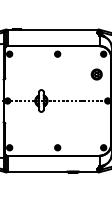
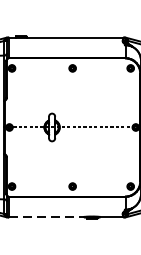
part: (96, 74) -> (121, 94), removed
line: (38, 172) -> (48, 217), solid -> dashed

